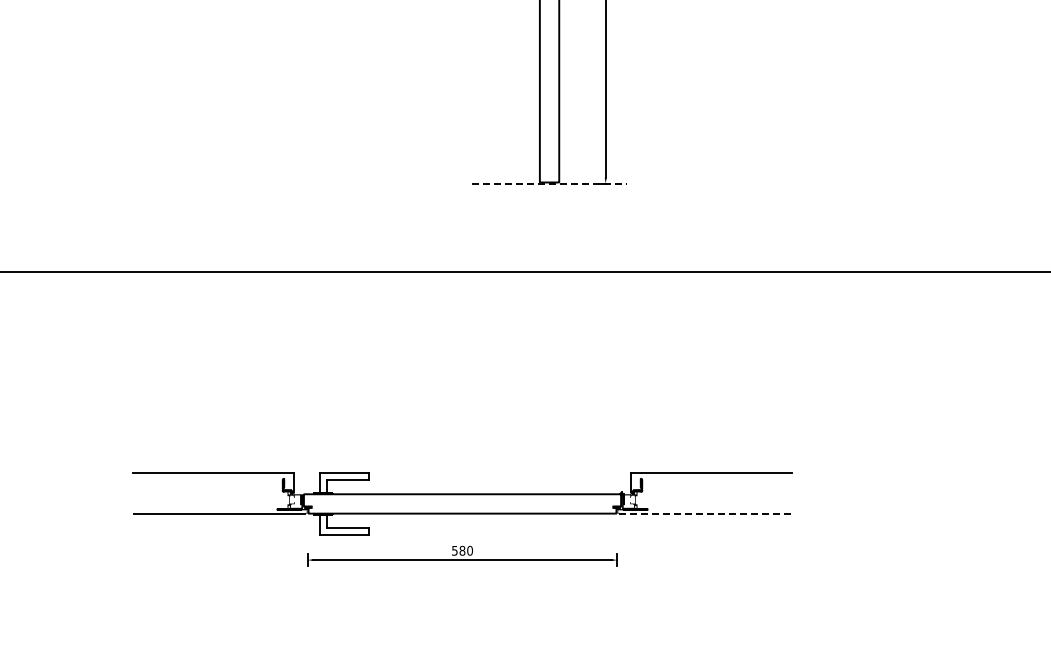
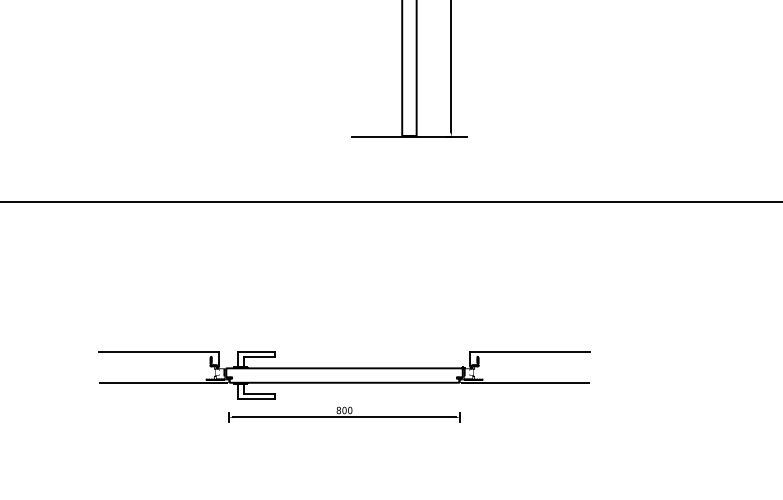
line: (550, 183) -> (410, 136), dashed -> solid
line: (706, 513) -> (526, 382), dashed -> solid
text: (458, 550) -> (341, 410), 580 -> 800

